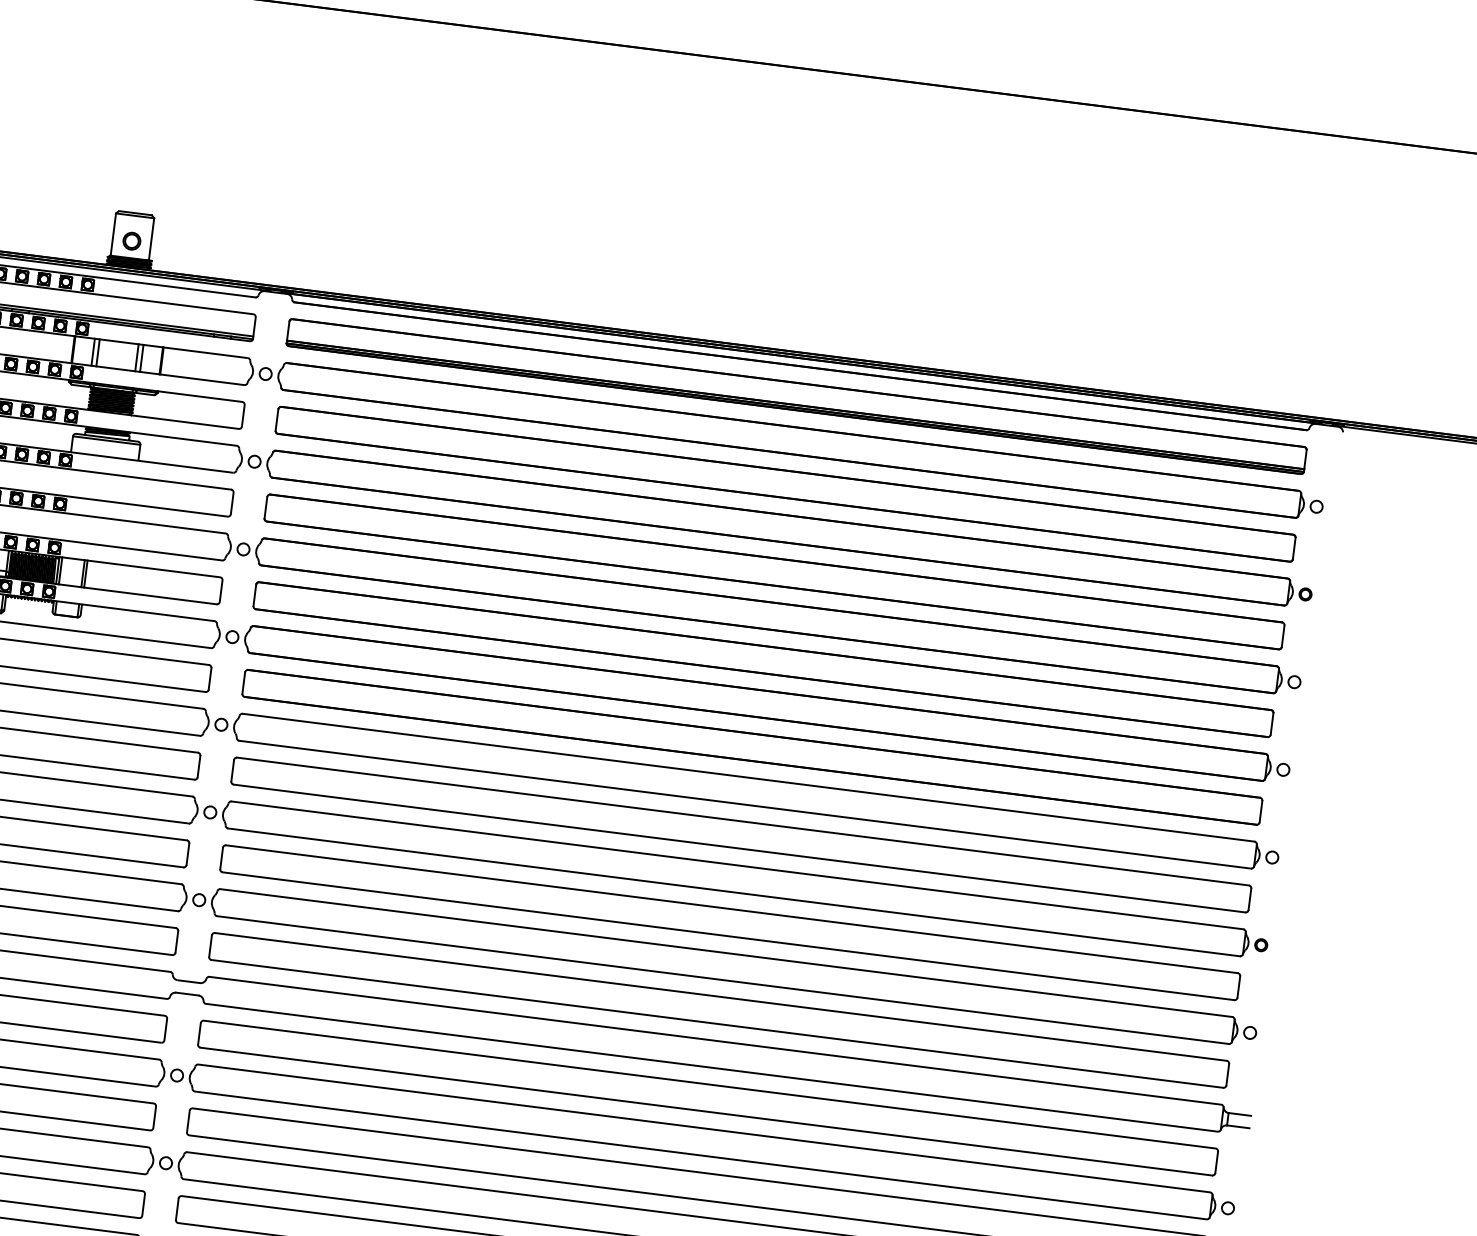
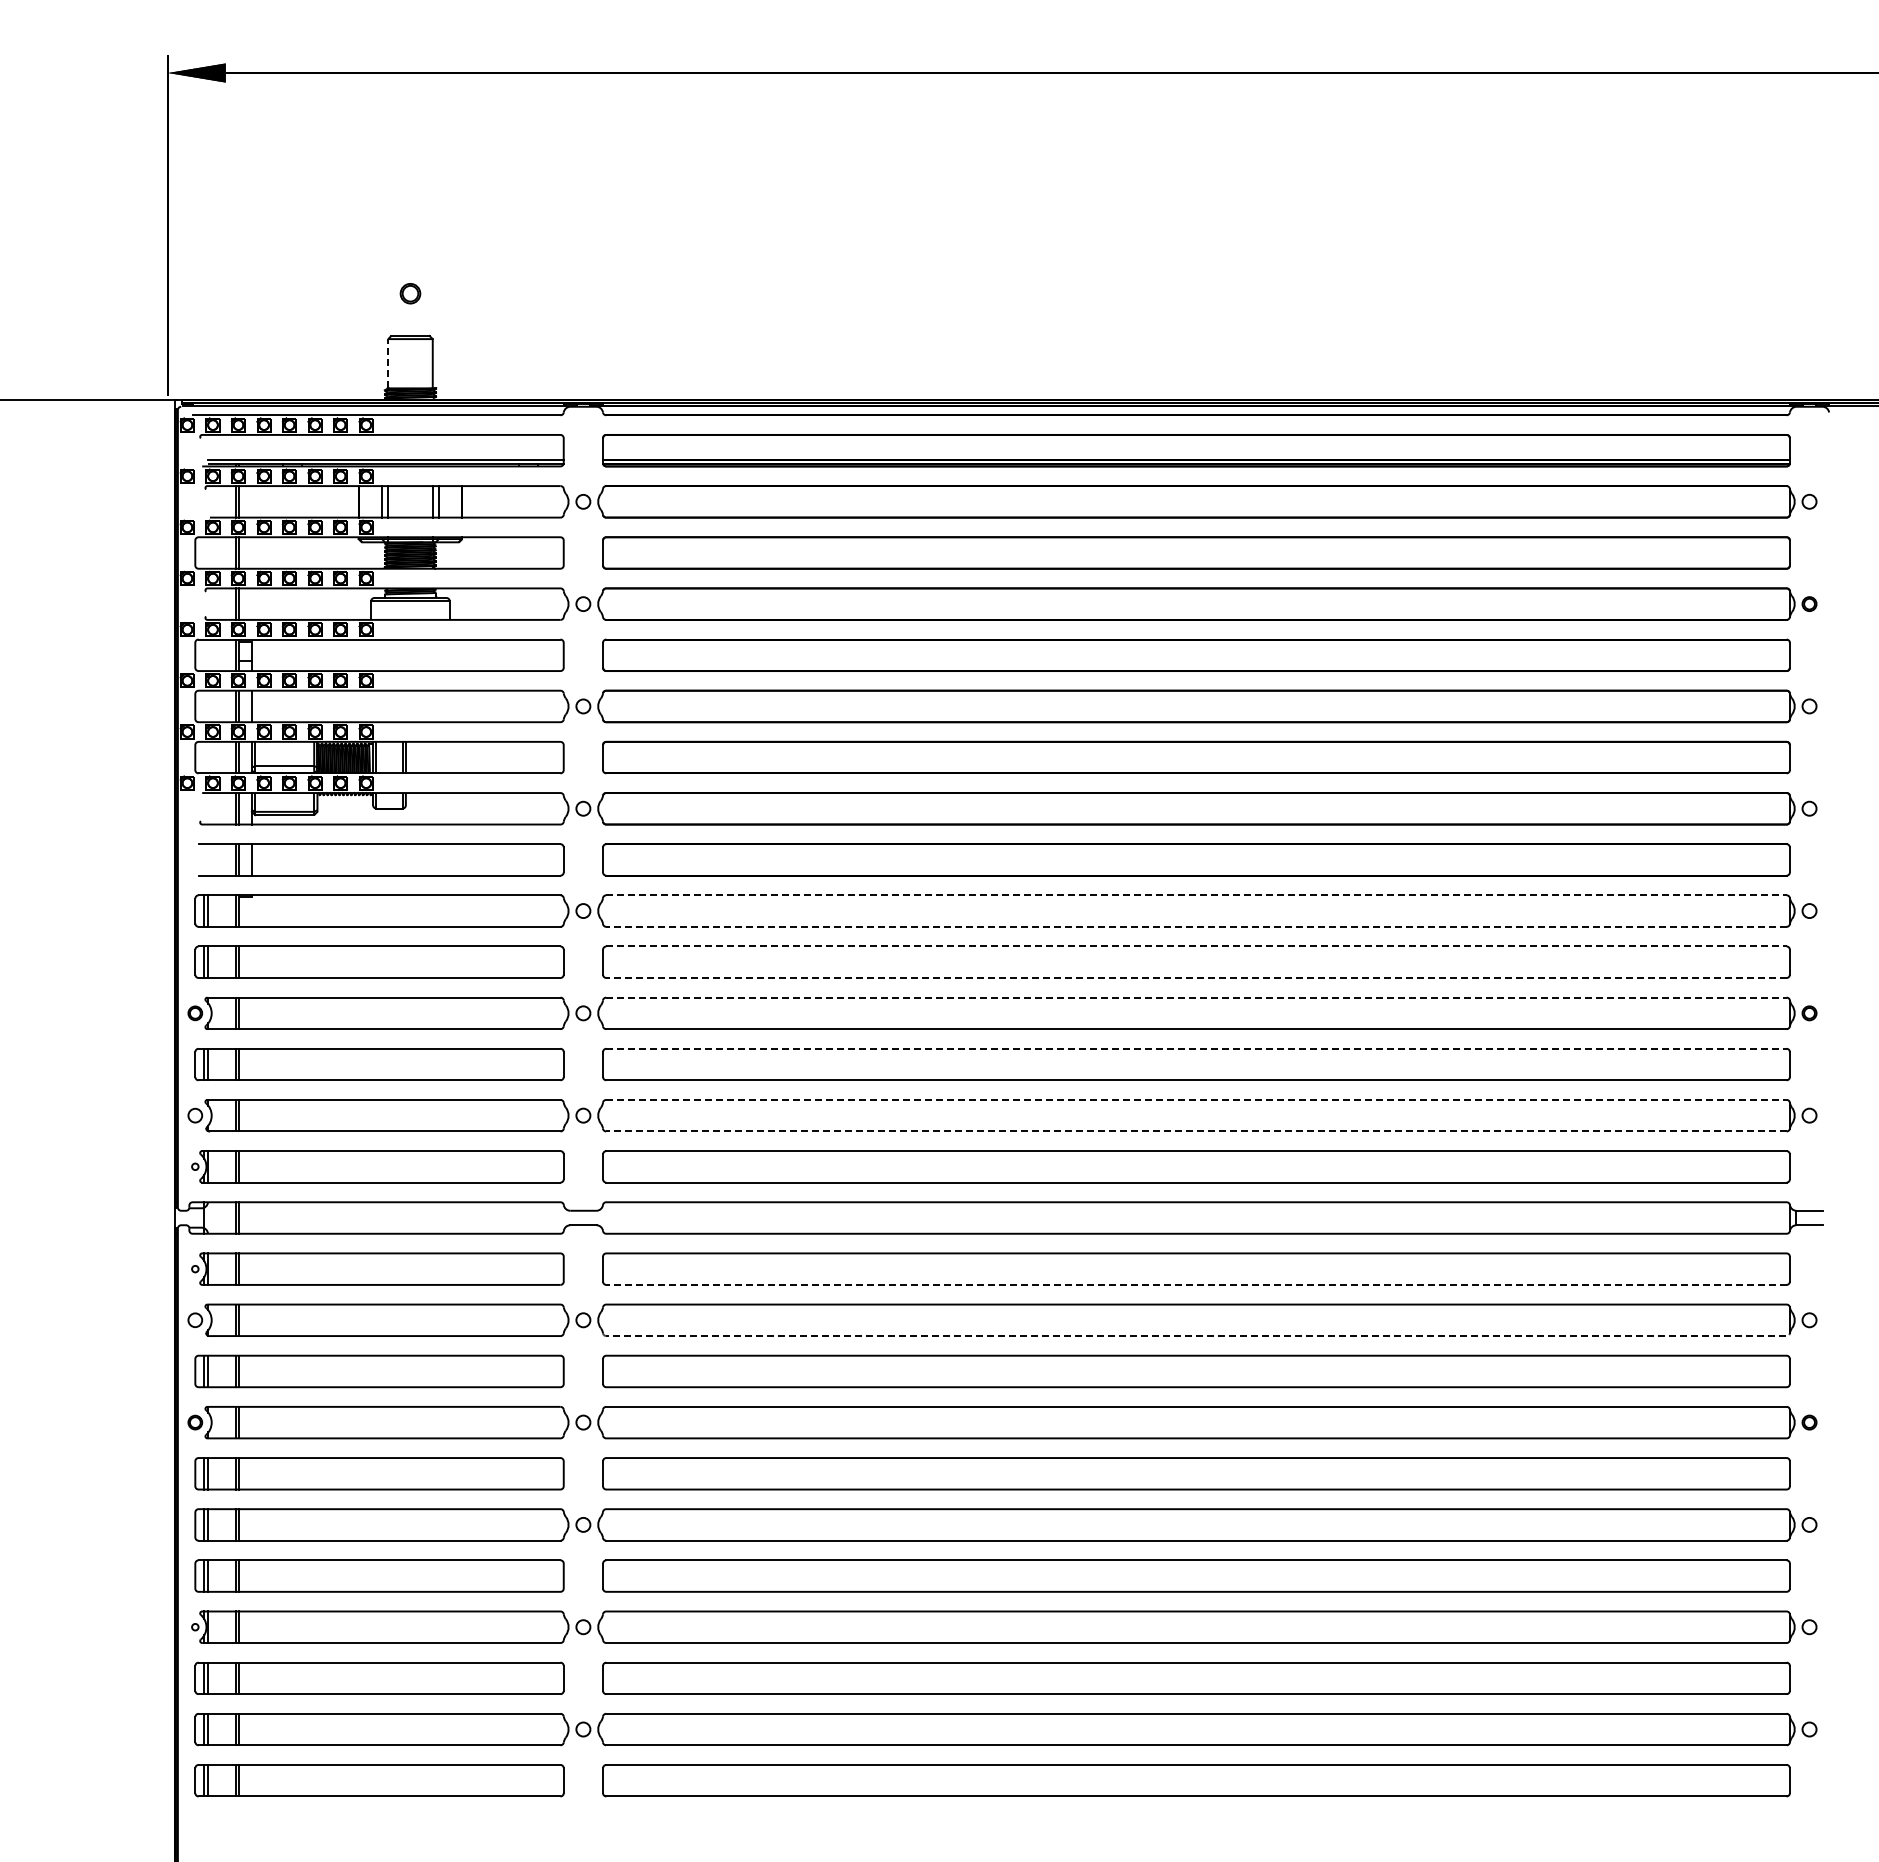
line: (113, 234) -> (388, 363), solid -> dashed
part: (131, 241) -> (410, 293), moved
line: (748, 777) -> (1196, 895), solid -> dashed
line: (744, 804) -> (1195, 926), solid -> dashed
line: (743, 821) -> (1196, 946), solid -> dashed
line: (738, 848) -> (1195, 977), solid -> dashed
line: (737, 865) -> (1196, 997), solid -> dashed
line: (731, 908) -> (1196, 1048), solid -> dashed
line: (726, 952) -> (1196, 1099), solid -> dashed
line: (722, 980) -> (1195, 1131), solid -> dashed
line: (705, 1111) -> (1195, 1284), solid -> dashed
line: (700, 1155) -> (1196, 1336), solid -> dashed

